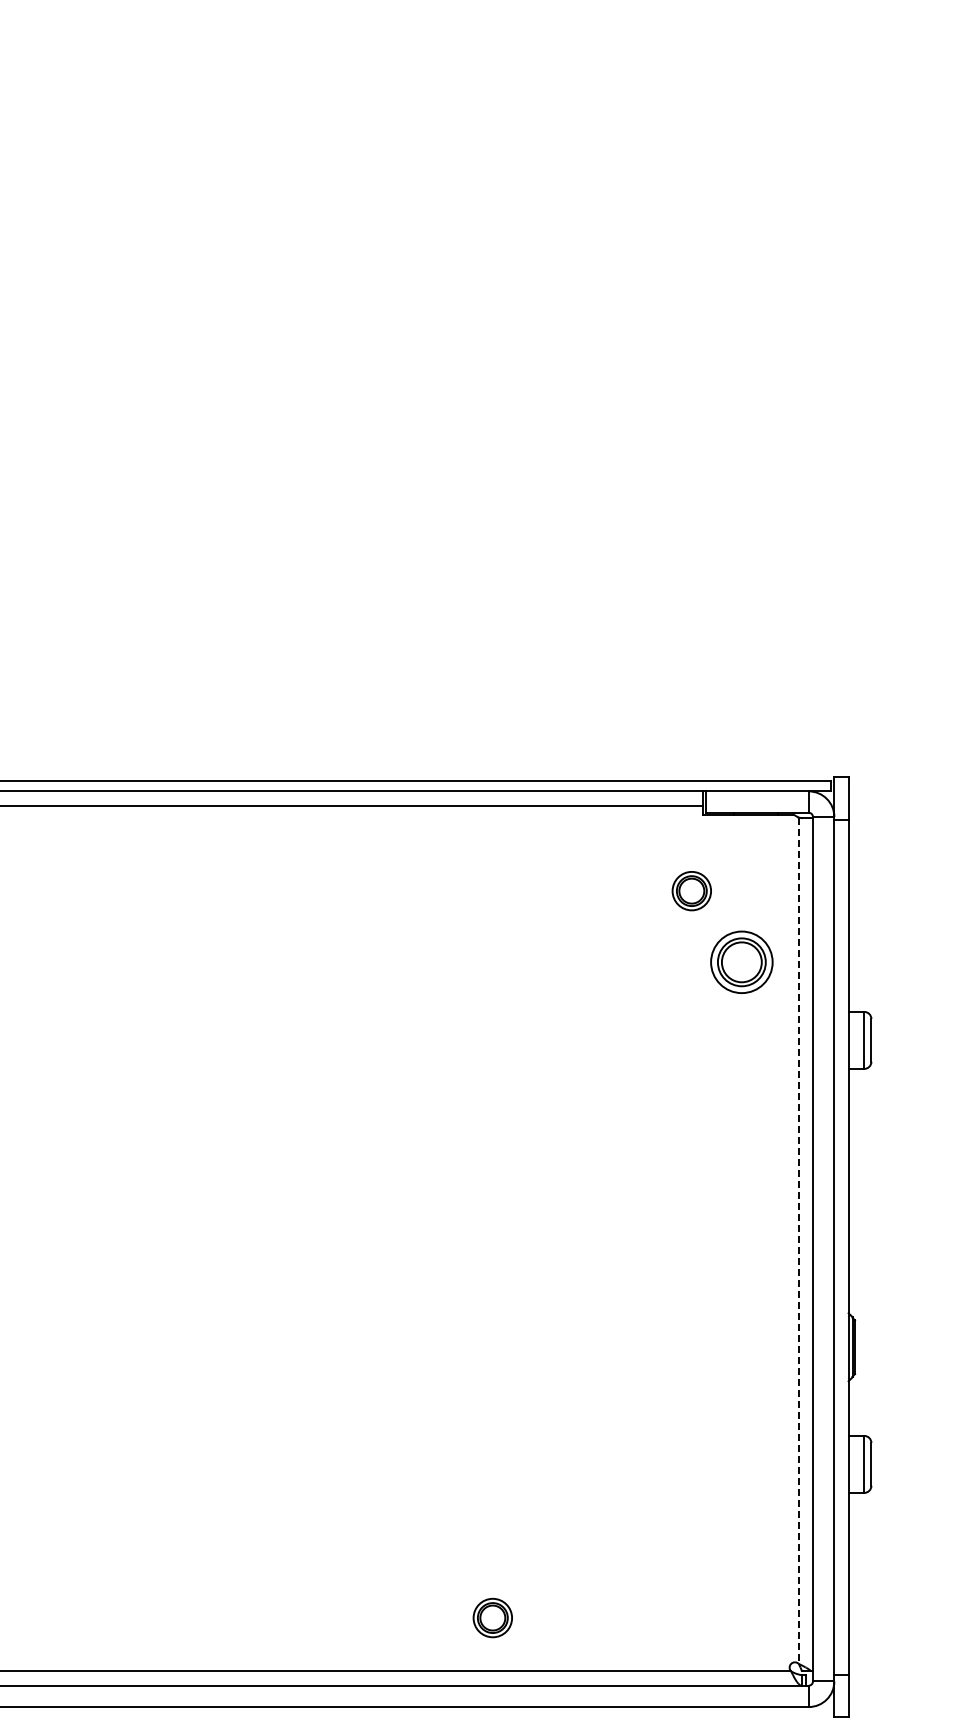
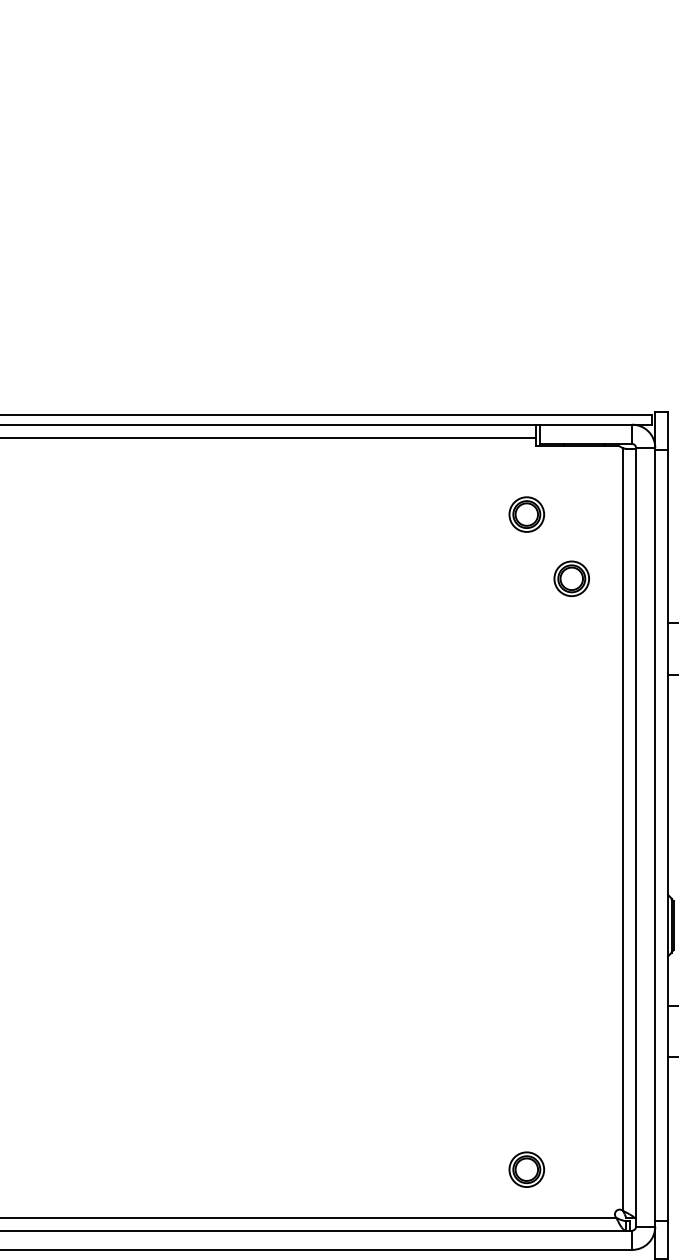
part: (741, 962) -> (571, 578), size x0.62
line: (798, 1241) -> (622, 830), dashed -> solid
part: (492, 1617) -> (526, 1169), moved

